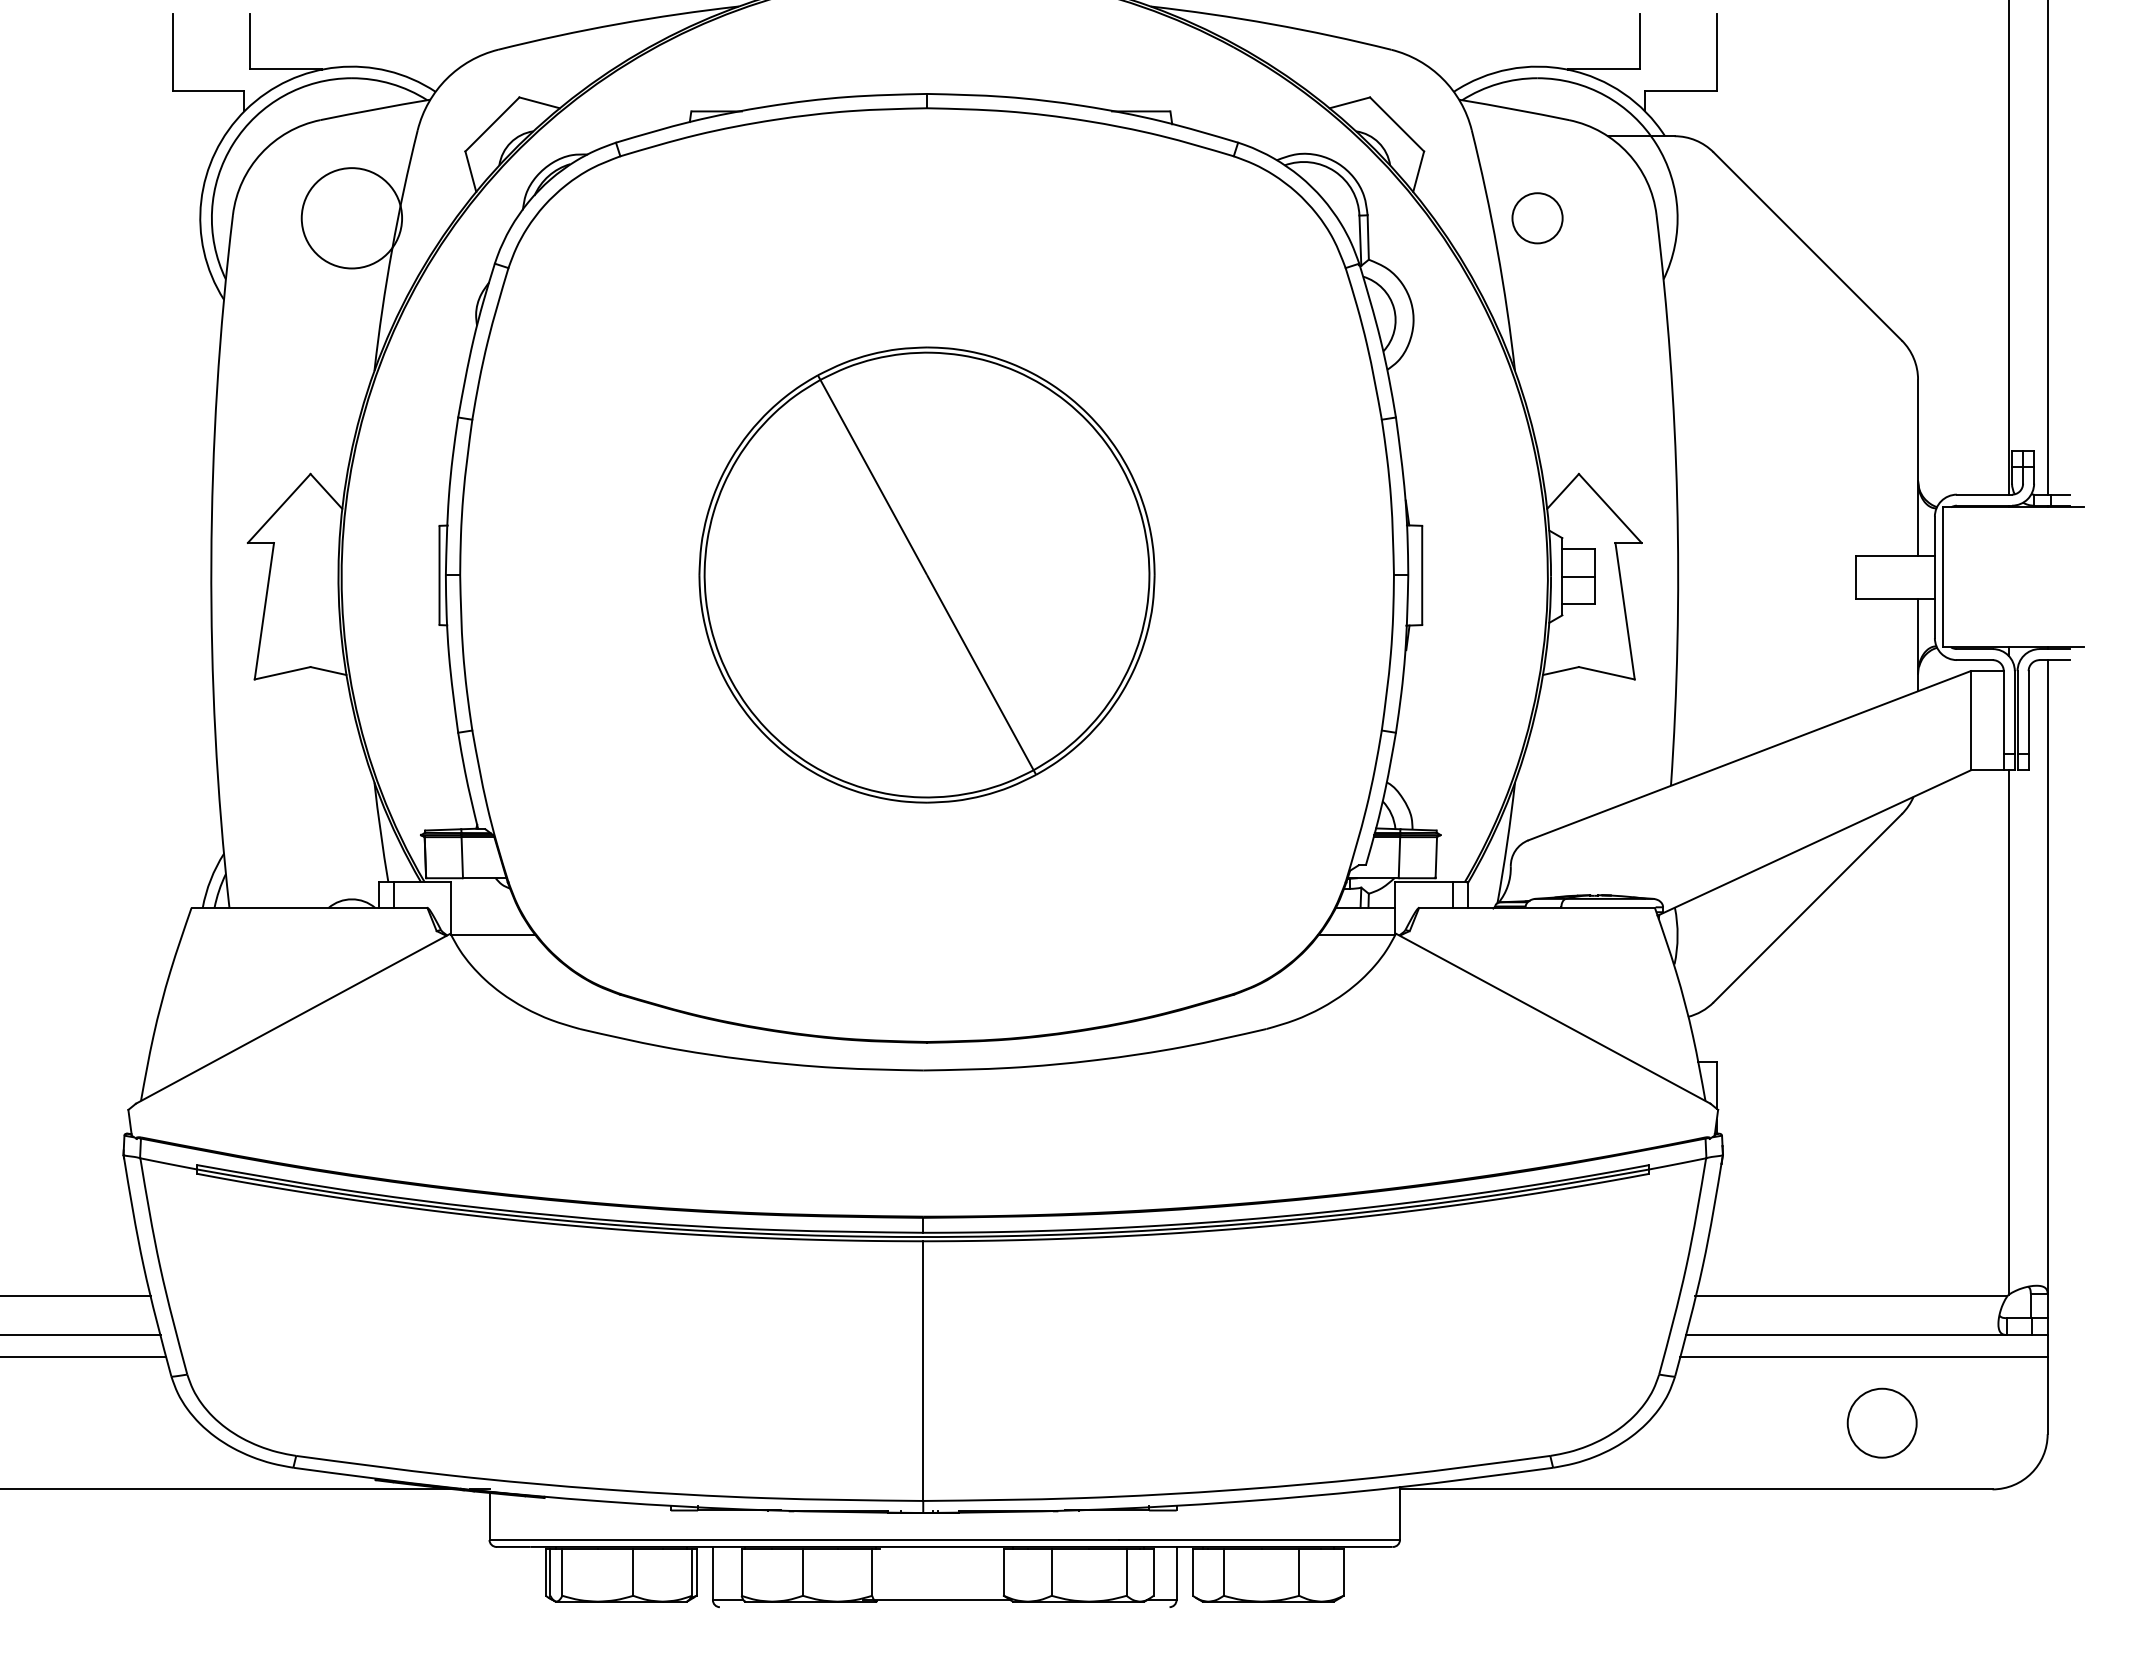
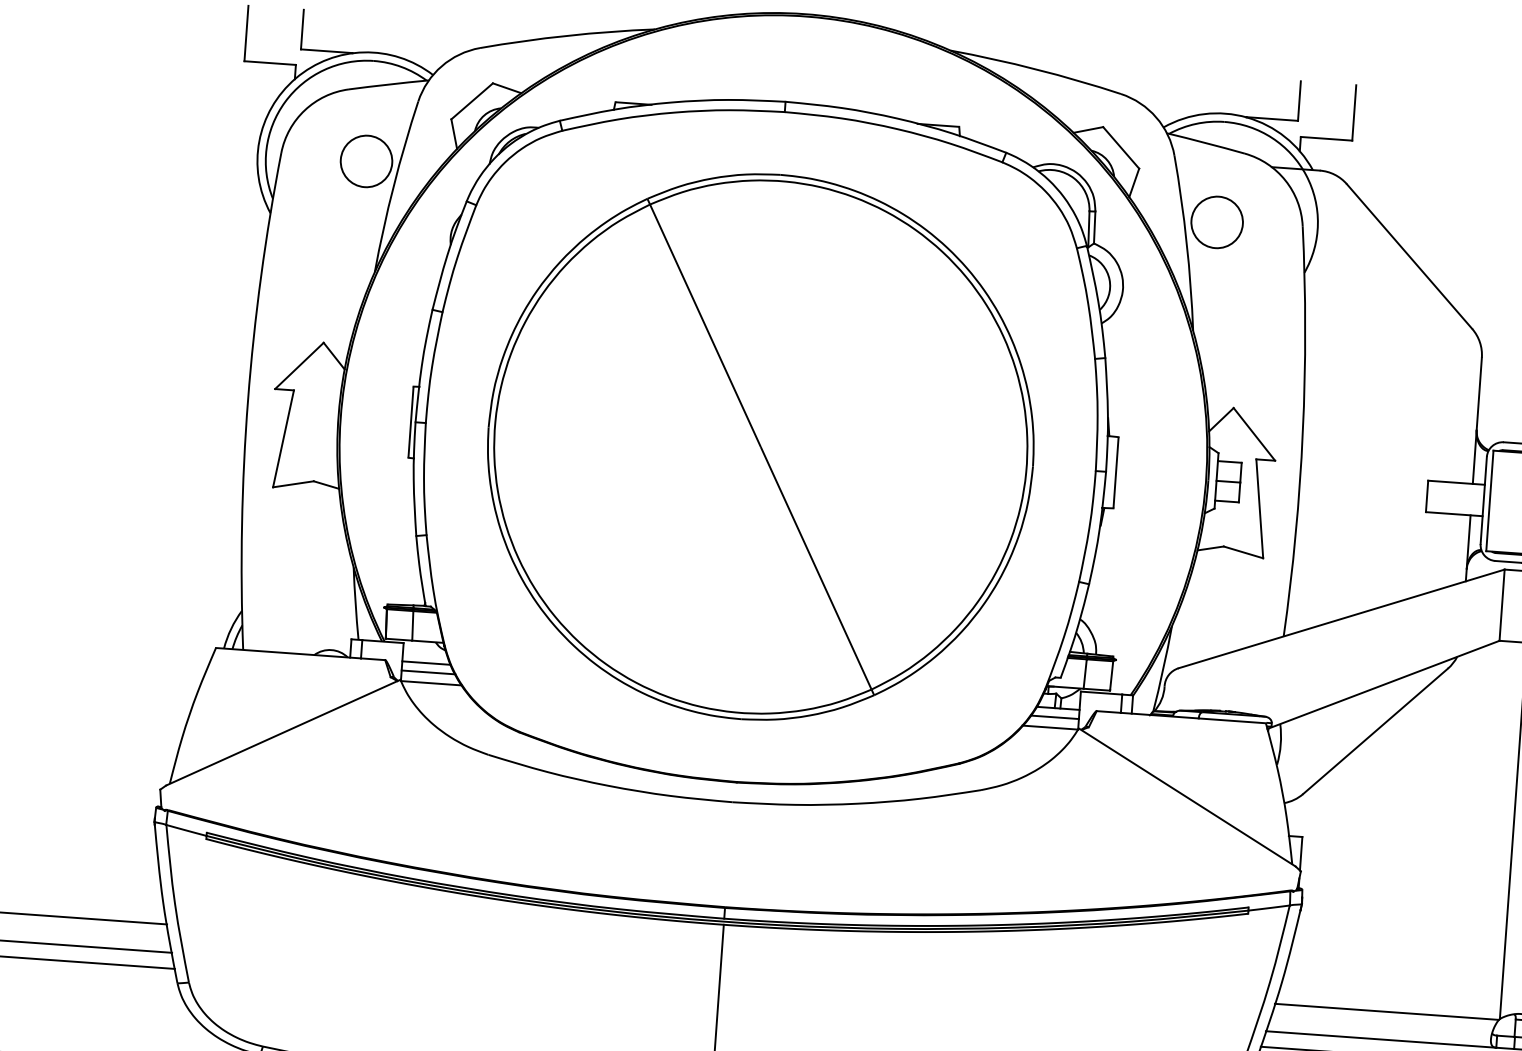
circle: (351, 218) -> (366, 161), size x0.71
circle: (1537, 218) -> (1217, 222), size x1.43
part: (926, 574) -> (760, 446), size x1.67
line: (484, 907) -> (426, 662), added
line: (488, 920) -> (428, 672), added
line: (1361, 920) -> (1054, 717), added

